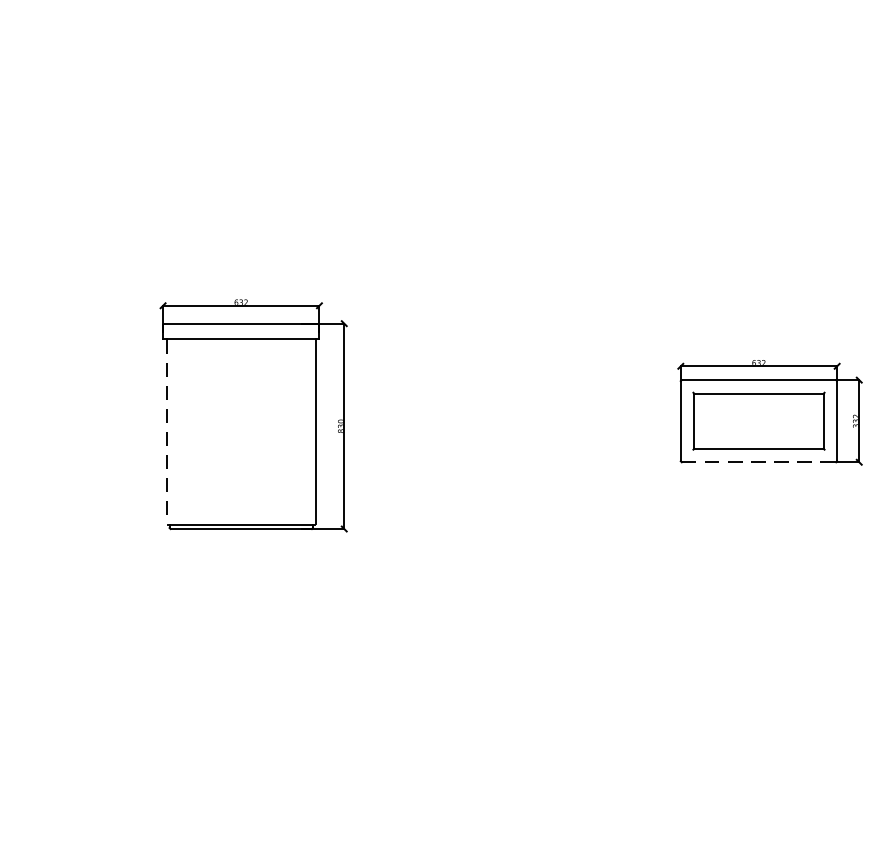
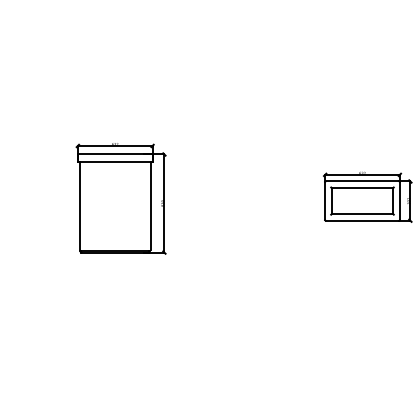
line: (166, 432) -> (79, 206), dashed -> solid
line: (759, 461) -> (362, 220), dashed -> solid

